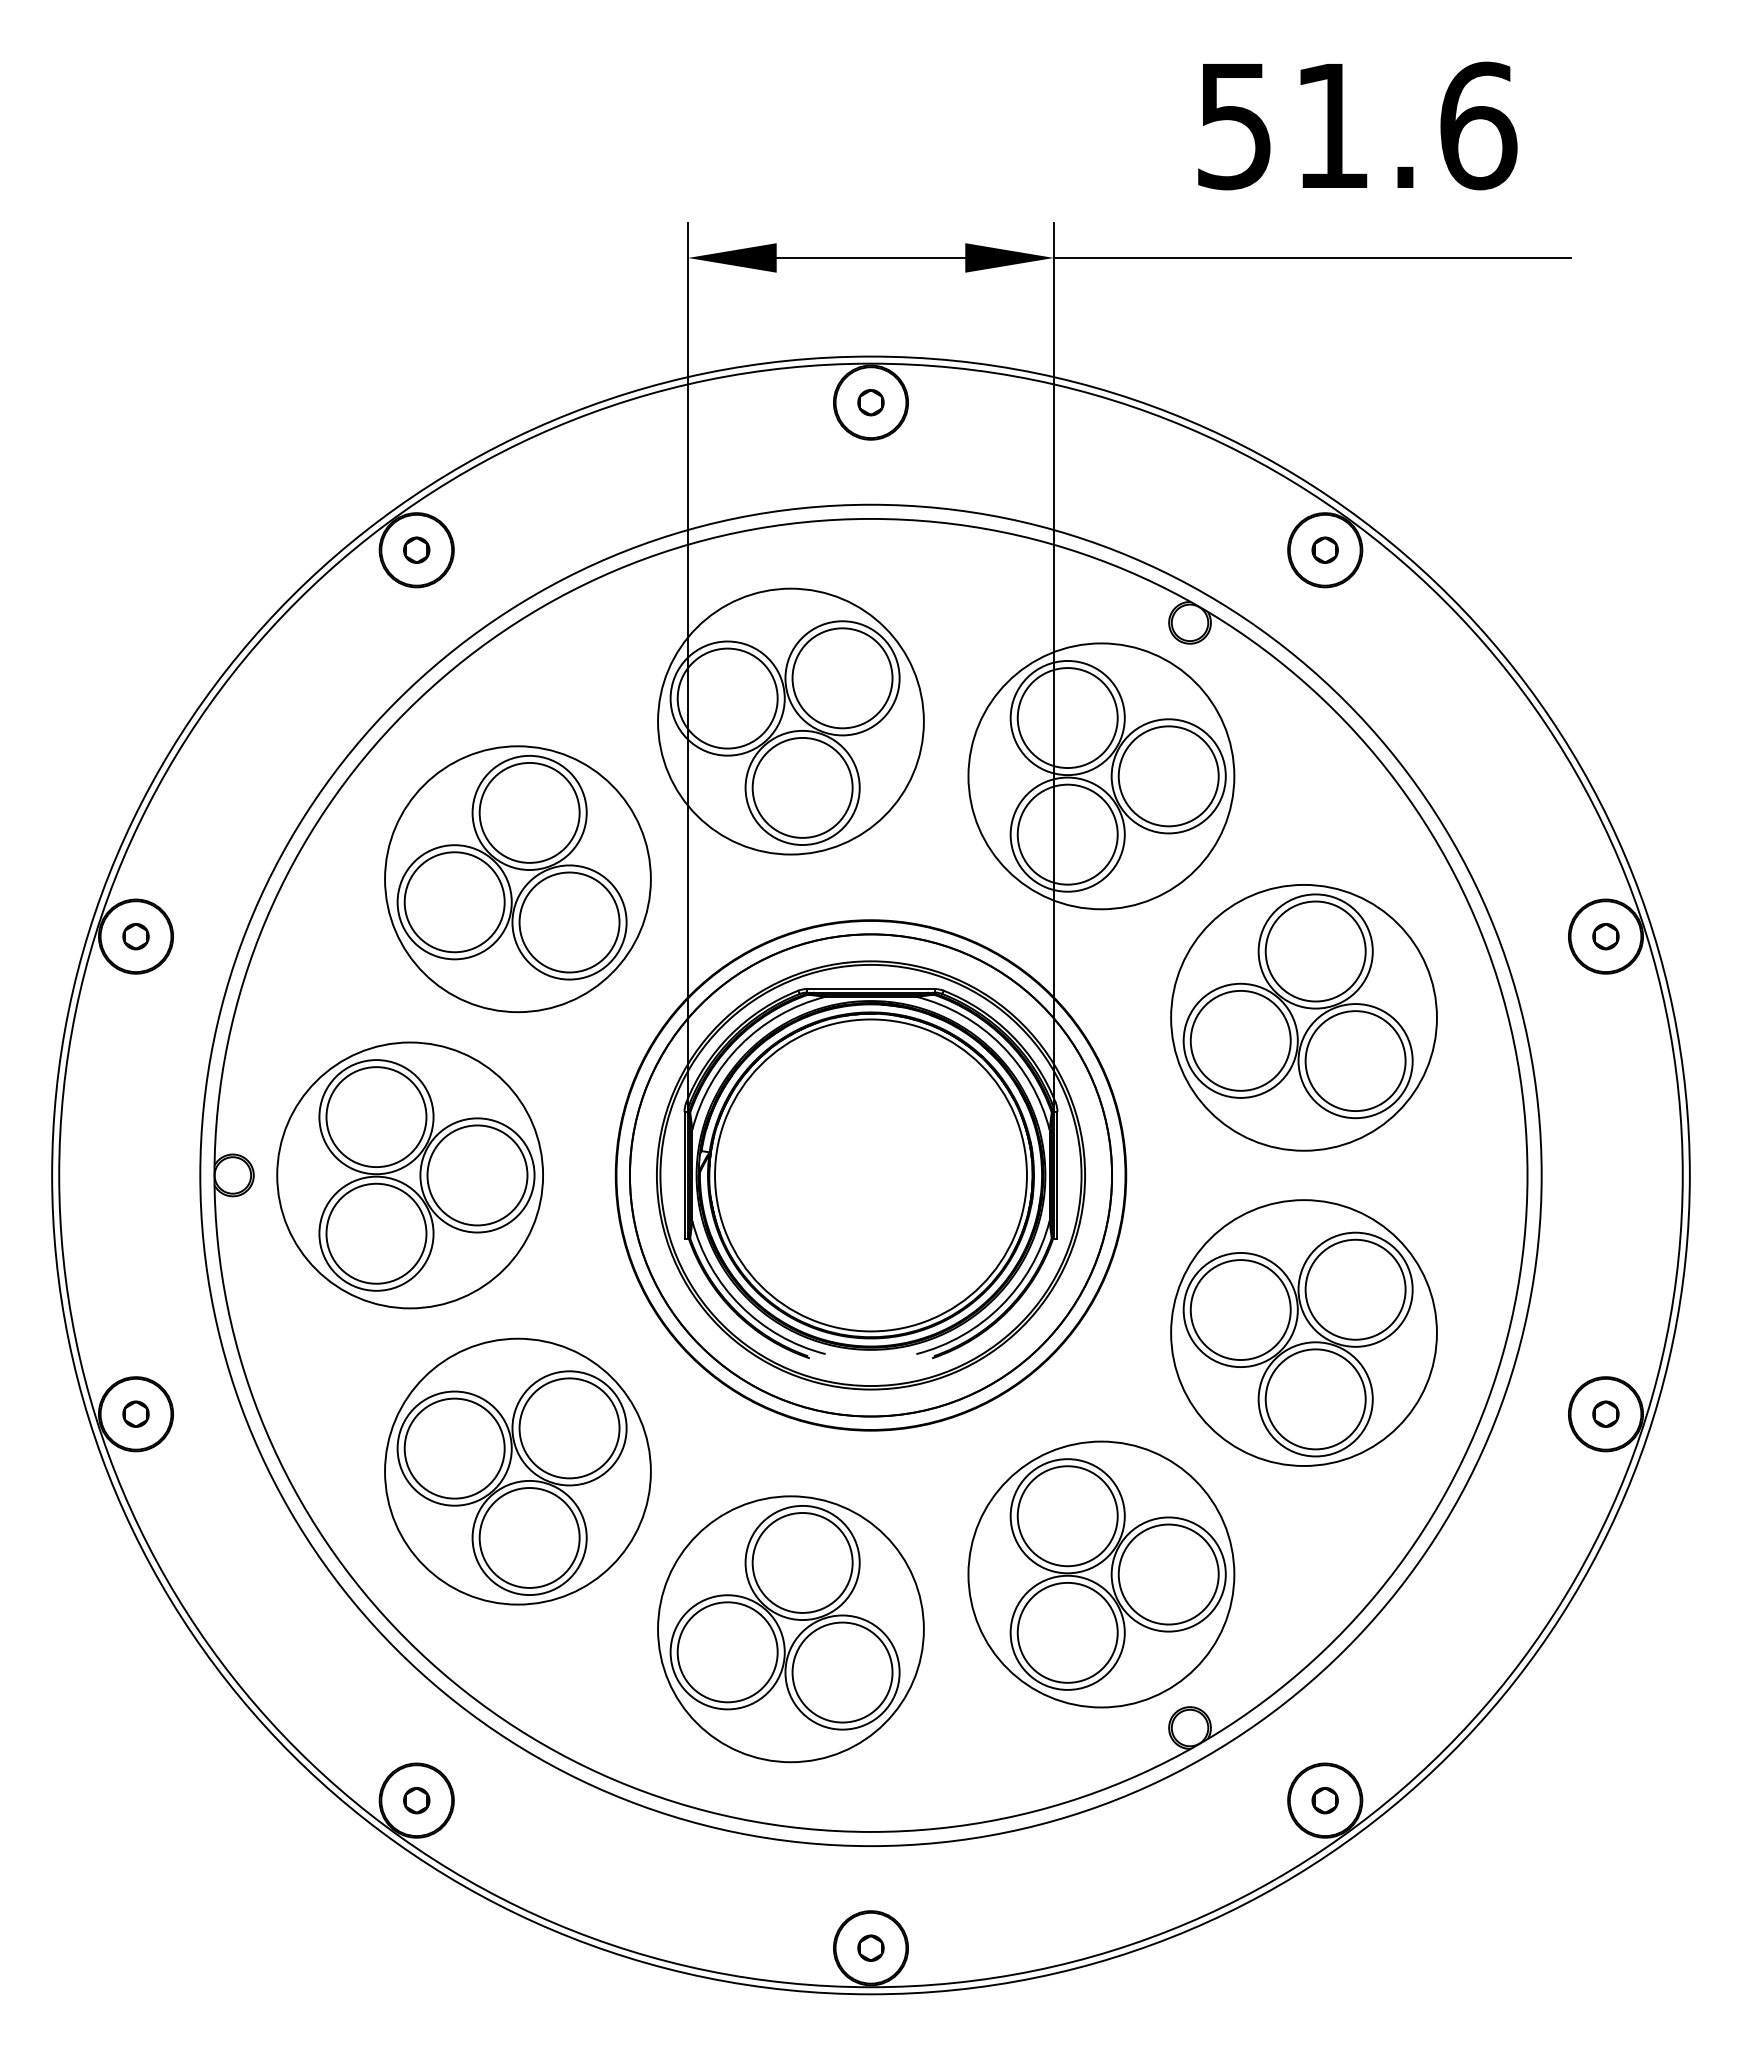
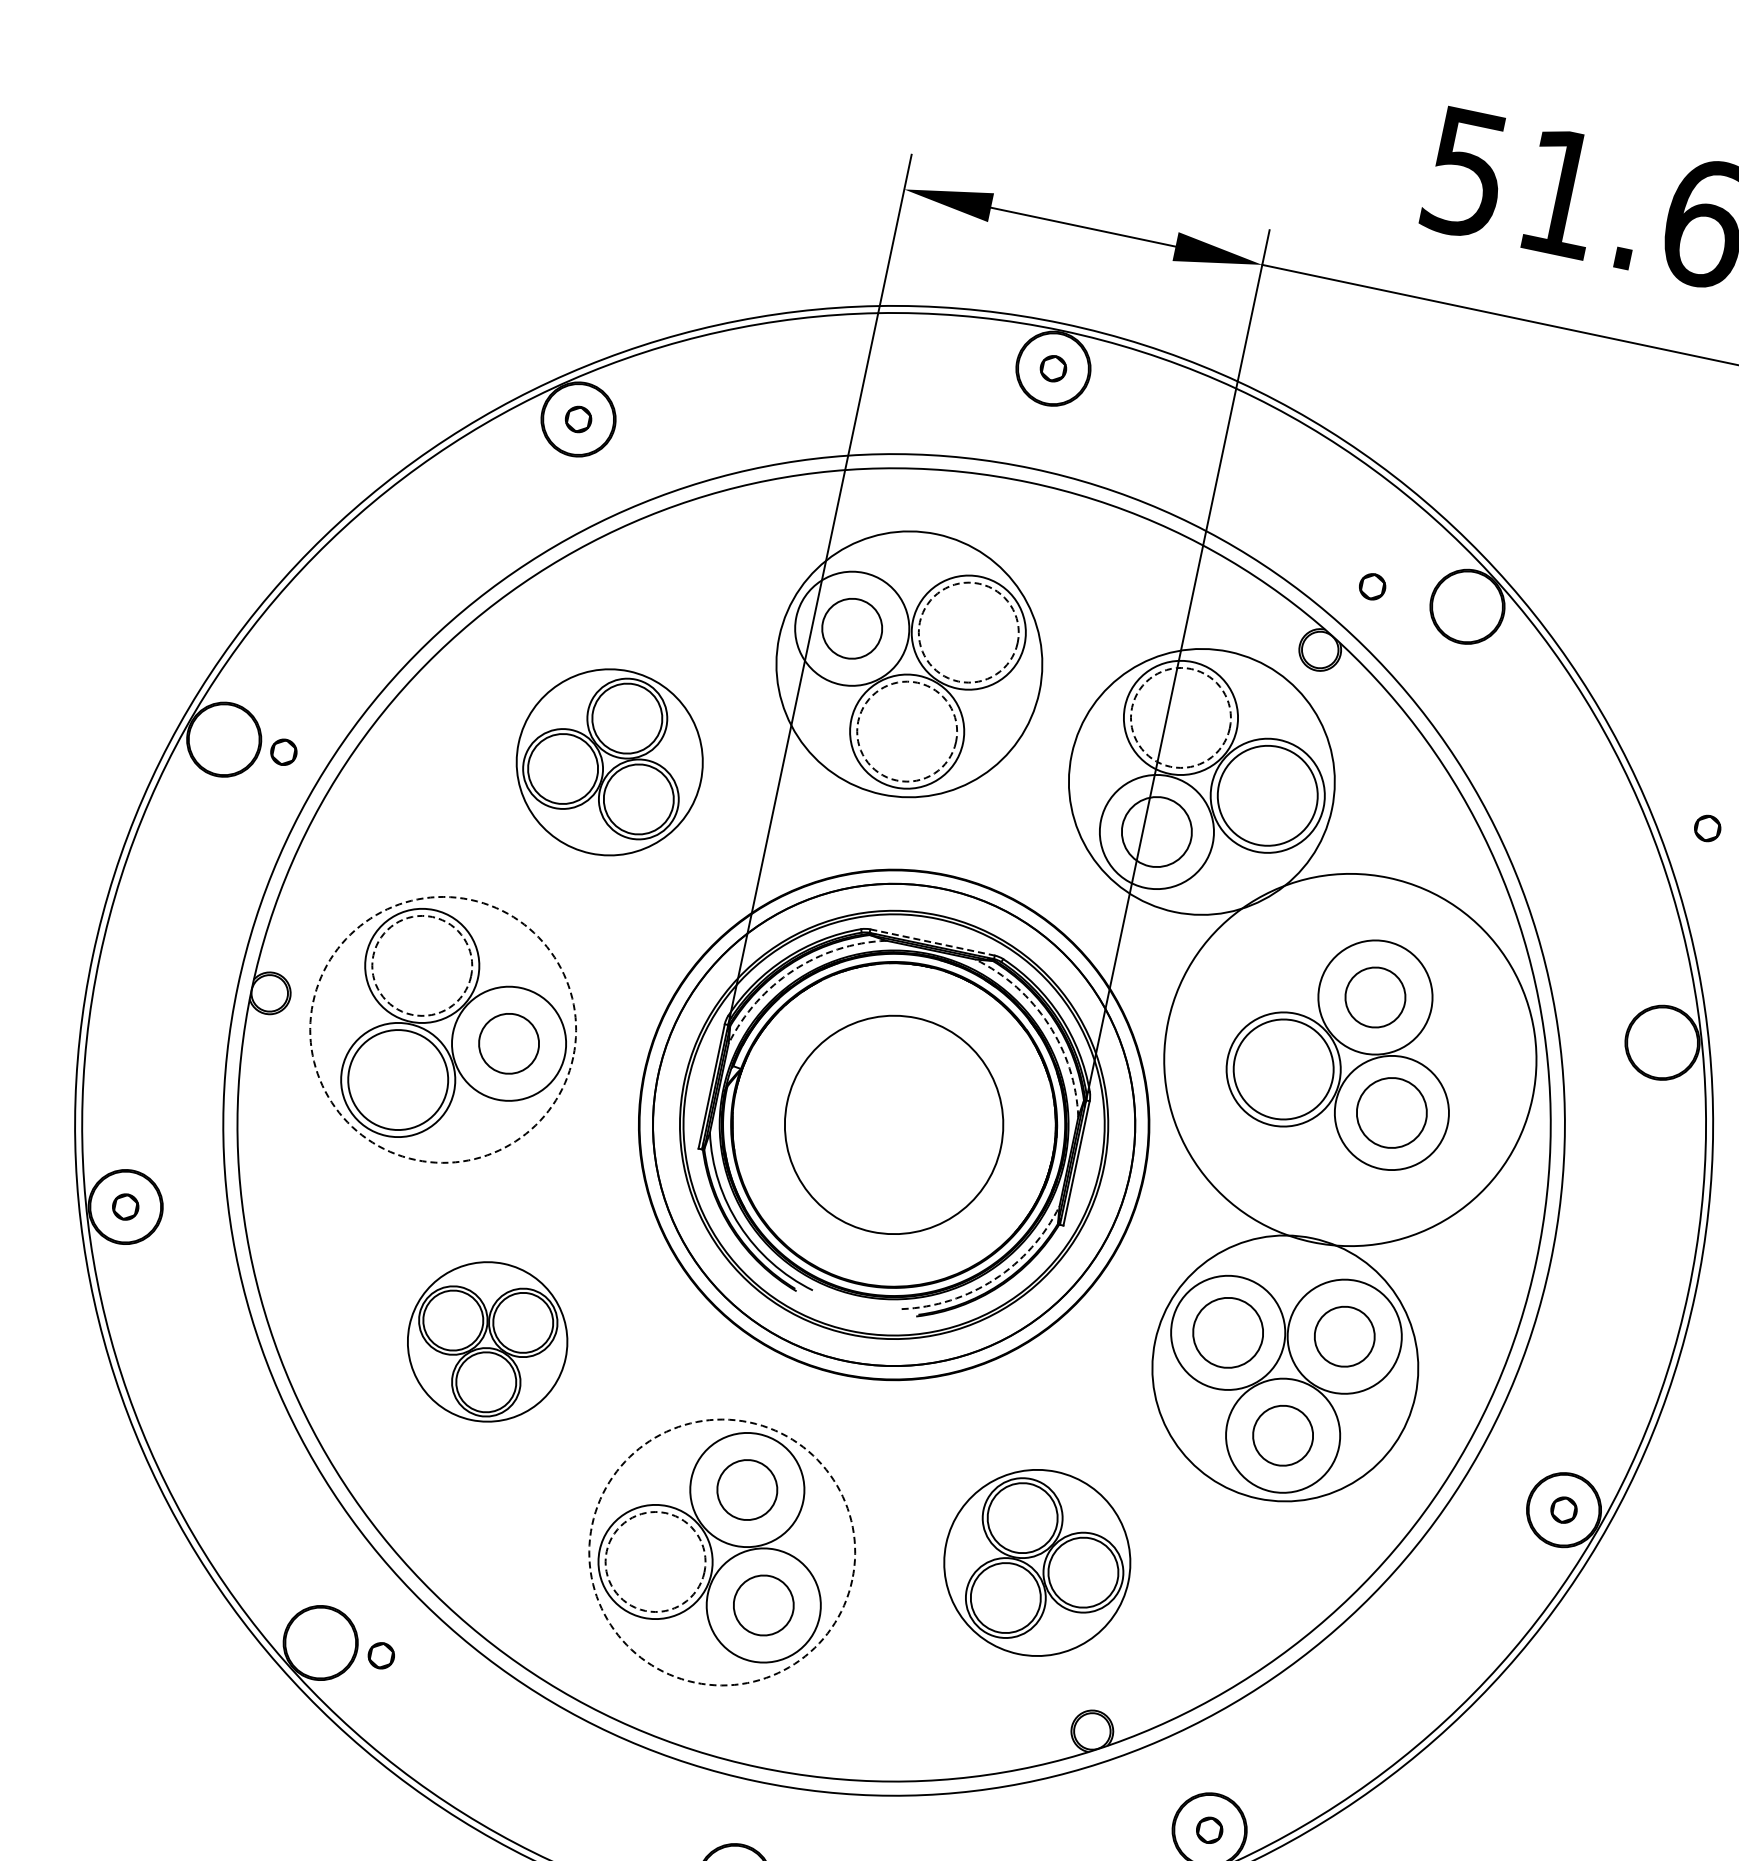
part: (1324, 549) -> (1372, 585), moved
circle: (842, 678) -> (968, 632), solid -> dashed
circle: (727, 698) -> (852, 628), size x0.6
circle: (1067, 718) -> (1180, 718), solid -> dashed
circle: (802, 787) -> (907, 731), solid -> dashed
circle: (1067, 834) -> (1156, 831), size x0.7
part: (517, 879) -> (609, 762), size x0.7
part: (135, 936) -> (283, 752), moved
part: (1605, 936) -> (1707, 828), moved
circle: (1315, 951) -> (1375, 997), size x0.6
line: (871, 988) -> (933, 942), solid -> dashed
circle: (1303, 1017) -> (1349, 1059), size x1.4
arc: (740, 1045) -> (793, 970), solid -> dashed
arc: (1001, 1045) -> (1048, 1024), solid -> dashed
circle: (1355, 1061) -> (1391, 1113), size x0.7
circle: (376, 1117) -> (422, 966), solid -> dashed
circle: (410, 1175) -> (443, 1030), solid -> dashed
circle: (477, 1175) -> (509, 1043), size x0.6
circle: (870, 1175) -> (893, 1124), size x0.7
circle: (1355, 1289) -> (1344, 1336), size x0.6
arc: (1001, 1305) -> (995, 1279), solid -> dashed
circle: (1240, 1310) -> (1227, 1333), size x0.7
circle: (1315, 1399) -> (1282, 1435), size x0.6
part: (517, 1471) -> (487, 1341), size x0.6
circle: (802, 1562) -> (747, 1489), size x0.6
part: (1101, 1574) -> (1037, 1562), size x0.7
circle: (790, 1629) -> (721, 1552), solid -> dashed
circle: (727, 1652) -> (655, 1562), solid -> dashed
circle: (842, 1672) -> (763, 1605), size x0.6
part: (416, 1800) -> (381, 1655), moved

